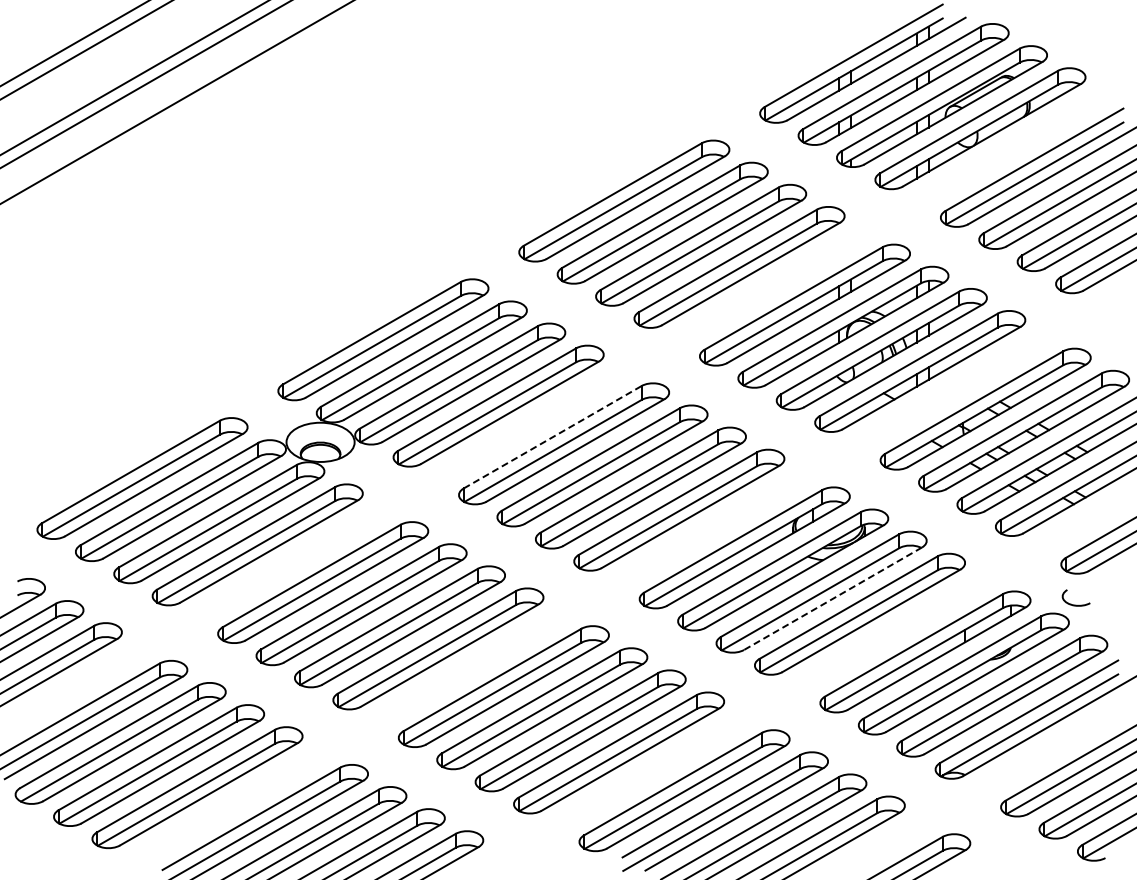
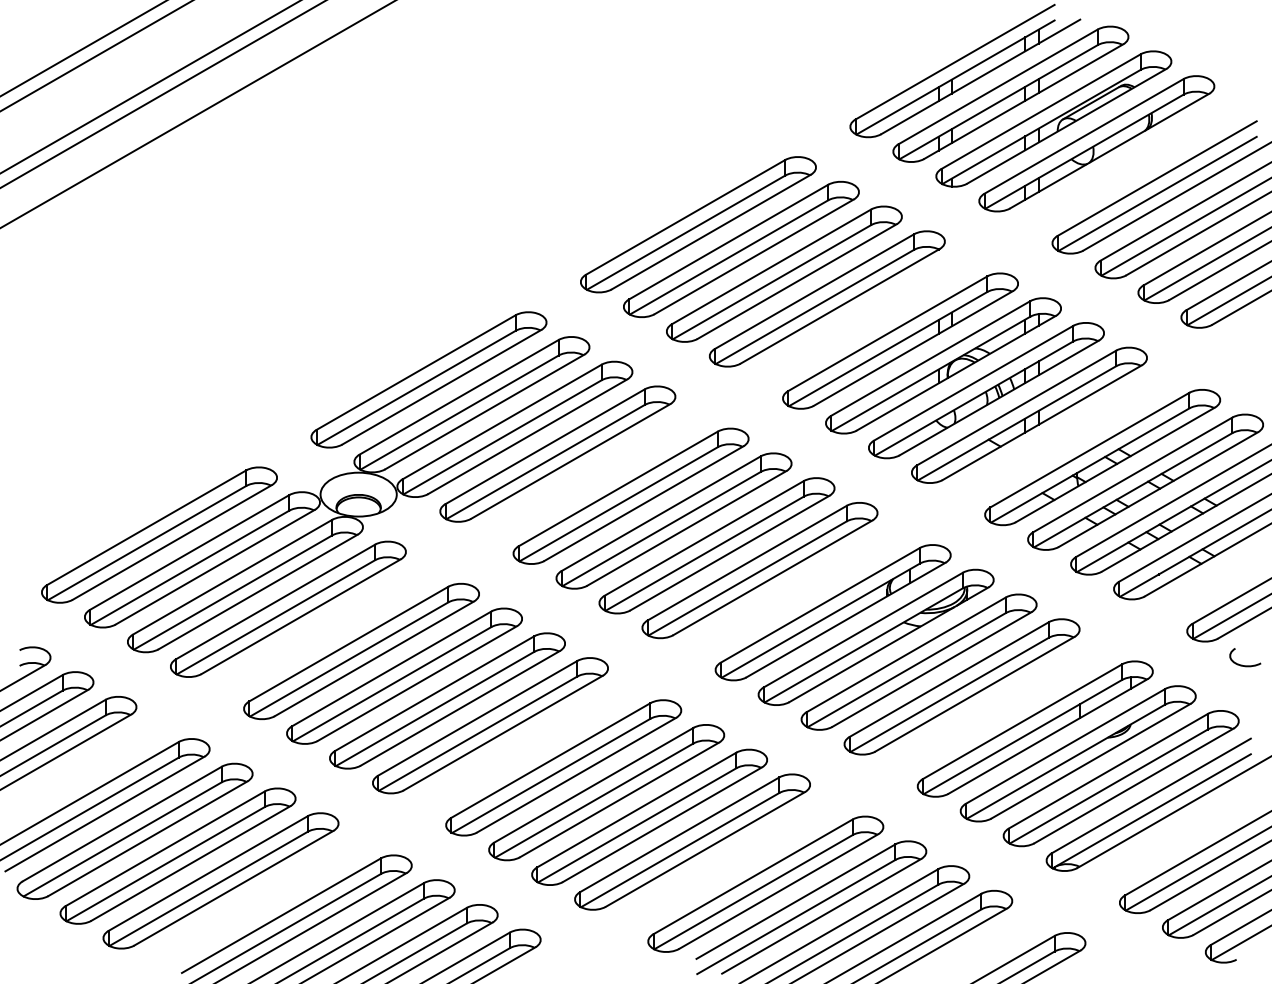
line: (552, 437) -> (618, 489), dashed -> solid
line: (833, 598) -> (932, 669), dashed -> solid
curve: (1075, 604) -> (1244, 664), moved

